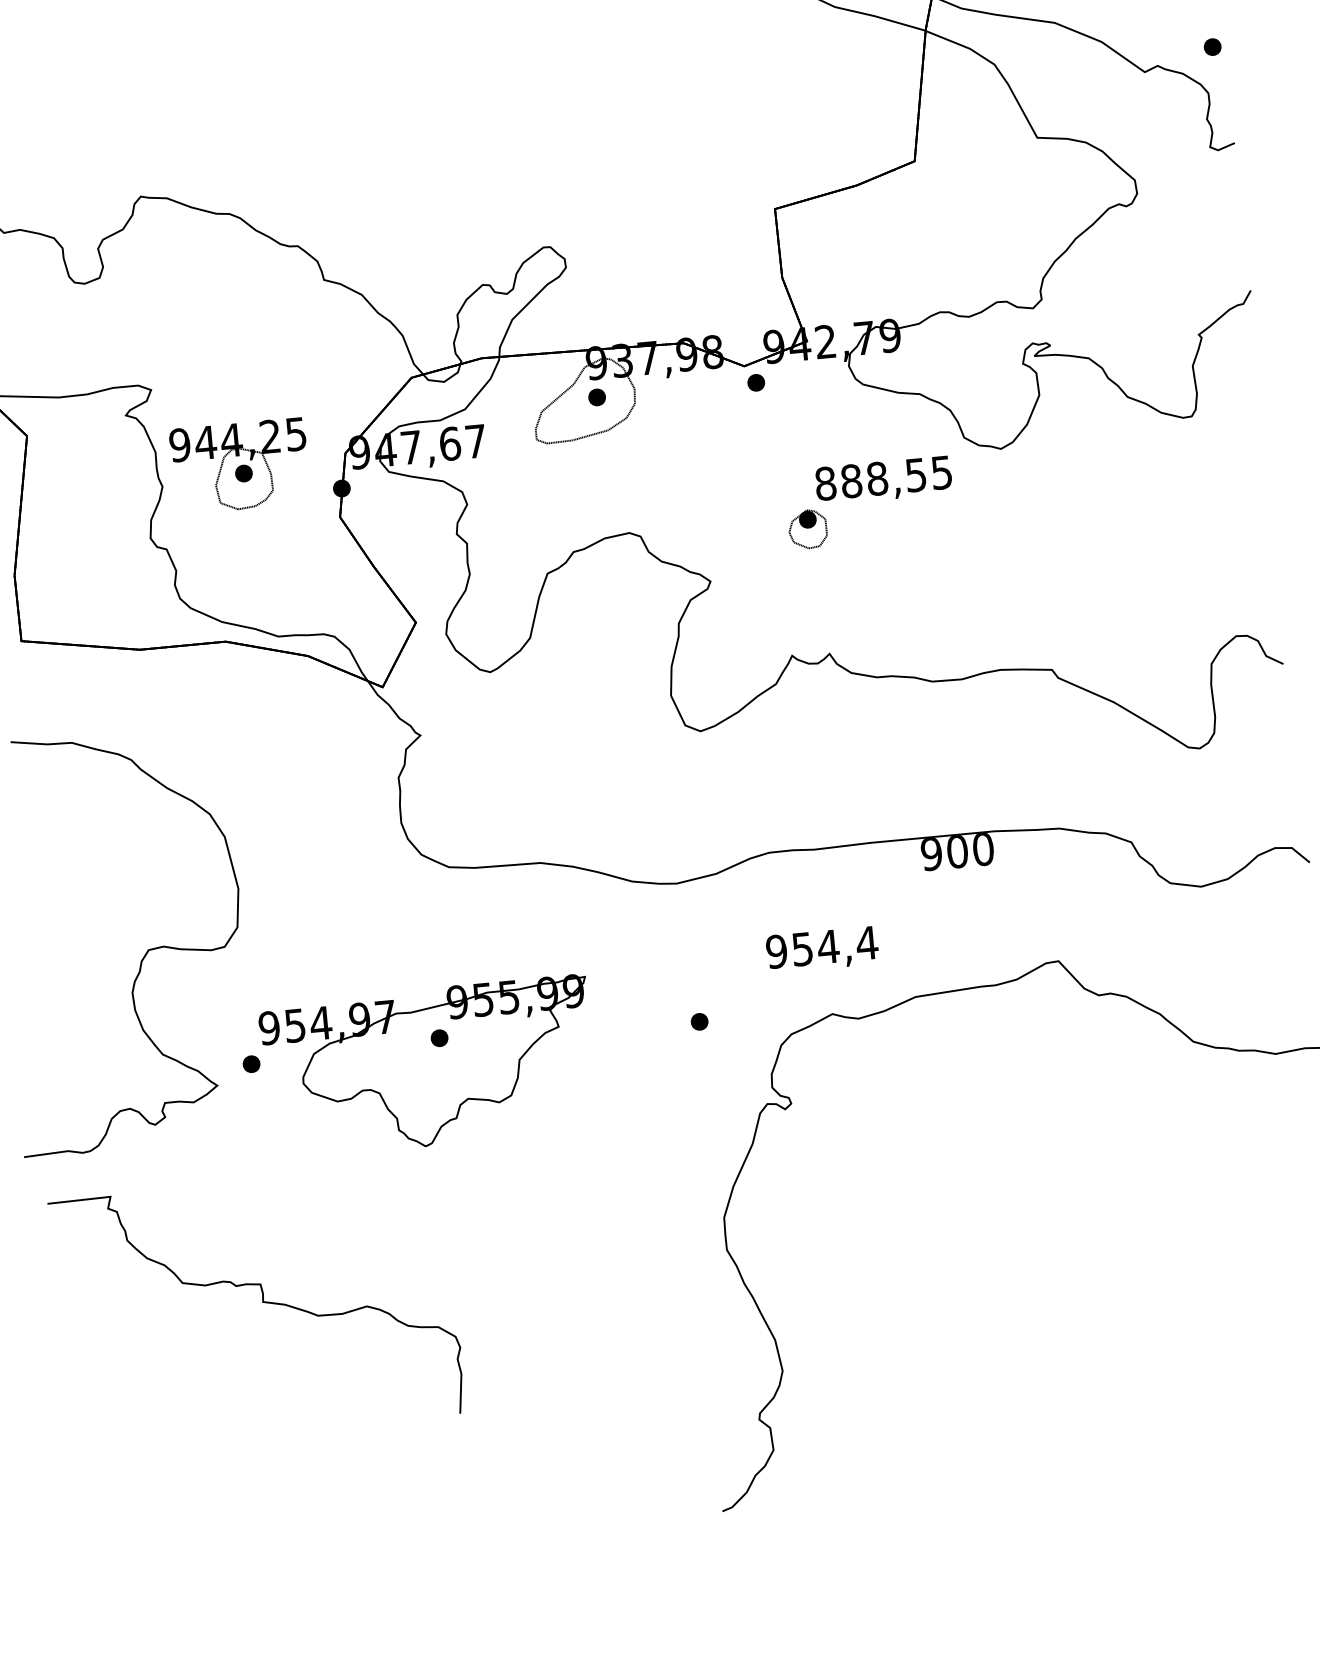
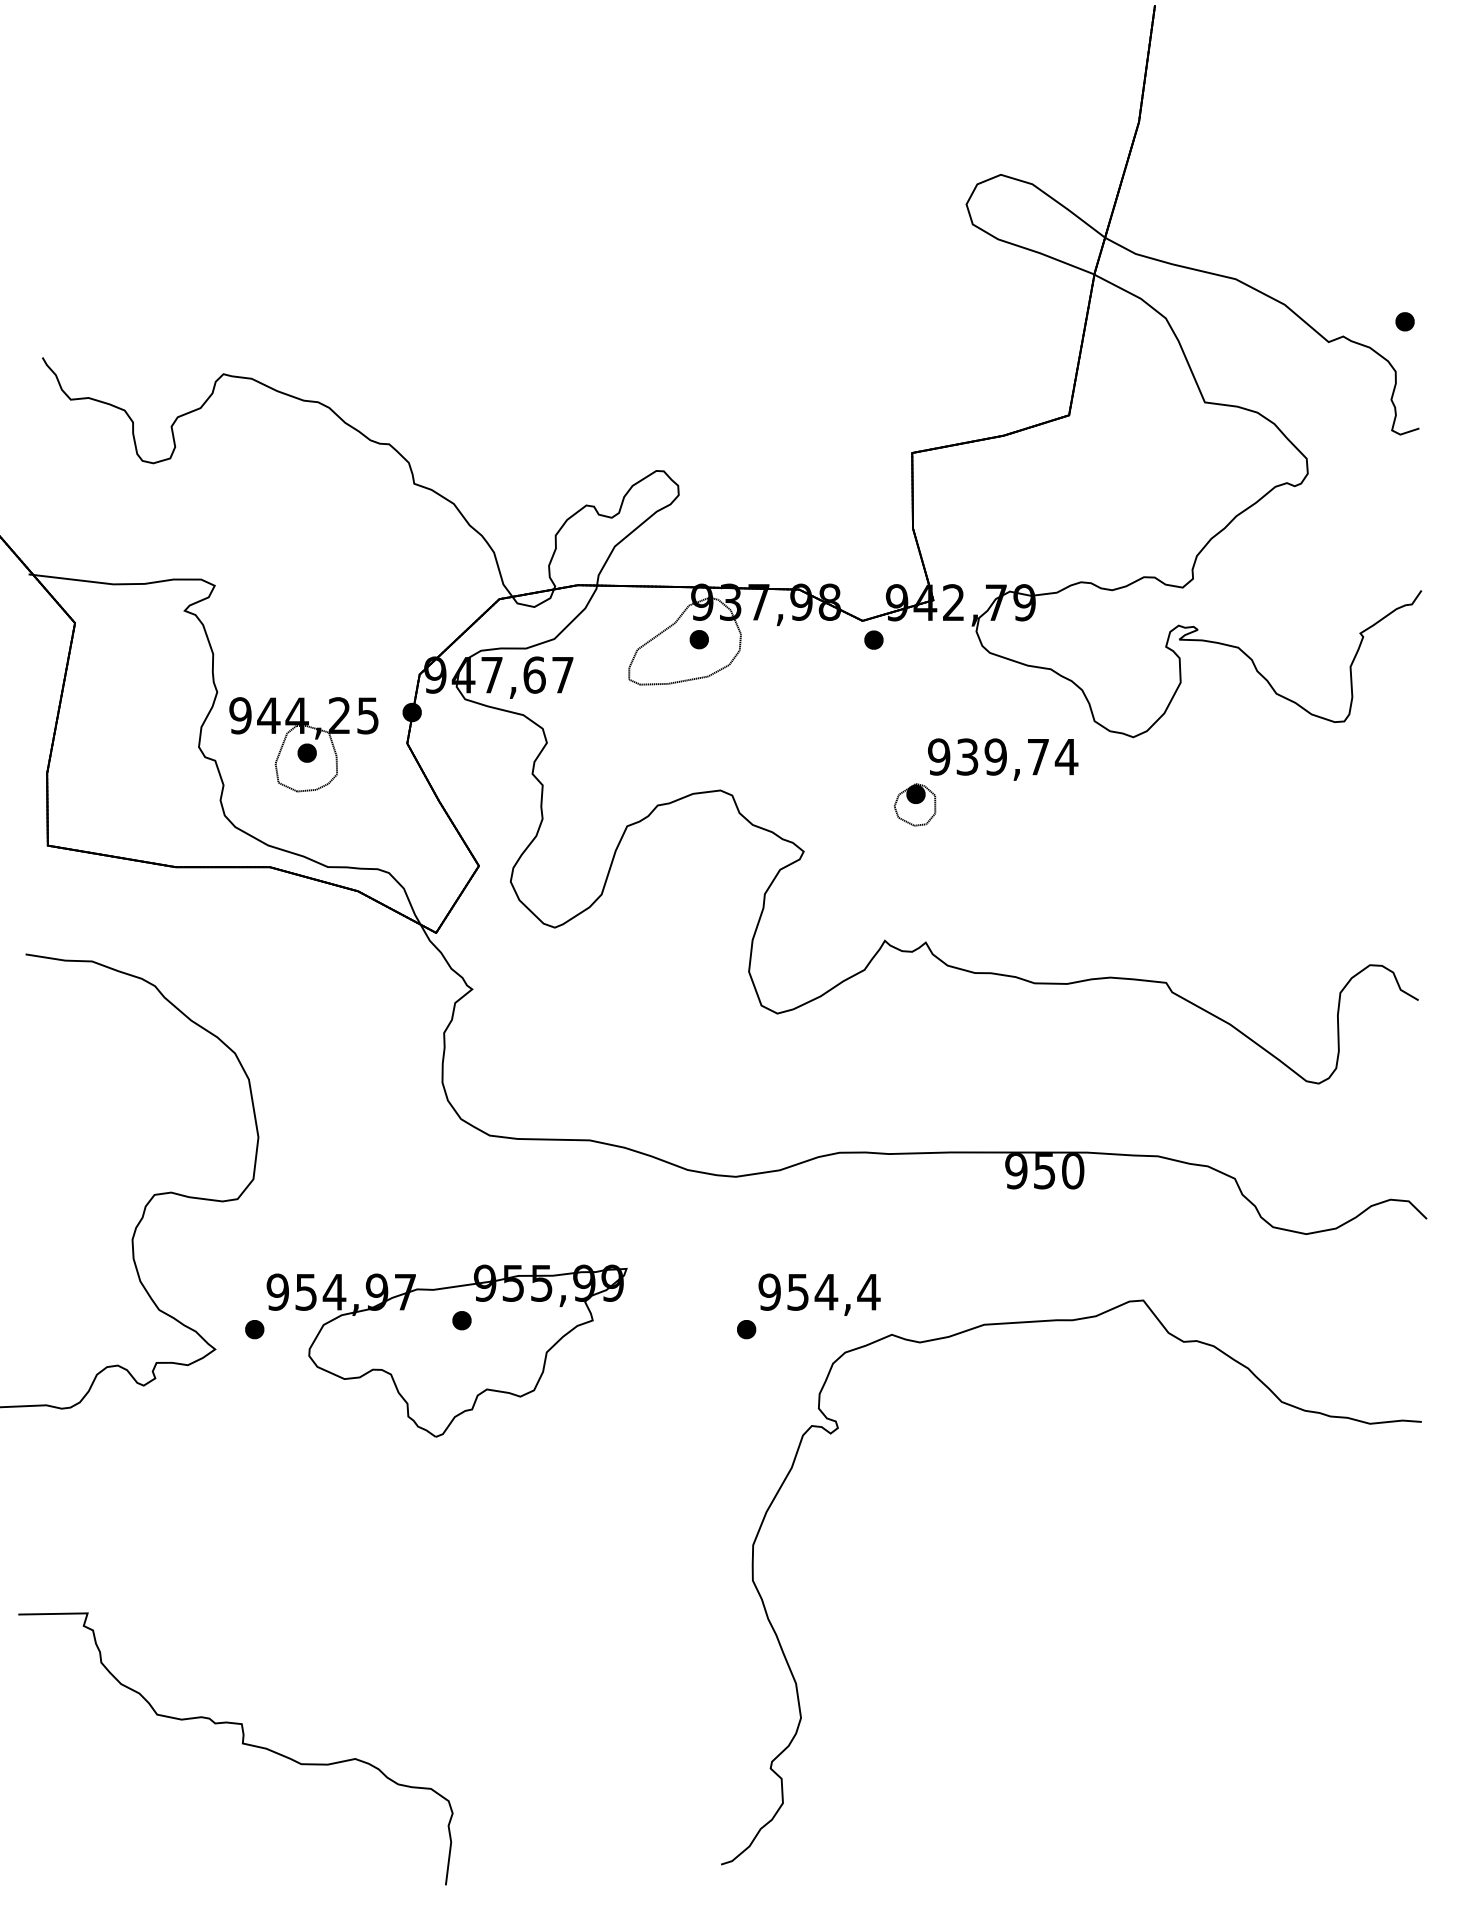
part: (239, 465) -> (303, 744), moved
text: (884, 477) -> (1003, 756), 888,55 -> 939,74
text: (957, 852) -> (1044, 1171), 900 -> 950
text: (822, 949) -> (819, 1294), moved
curve: (261, 1302) -> (241, 1743), moved

